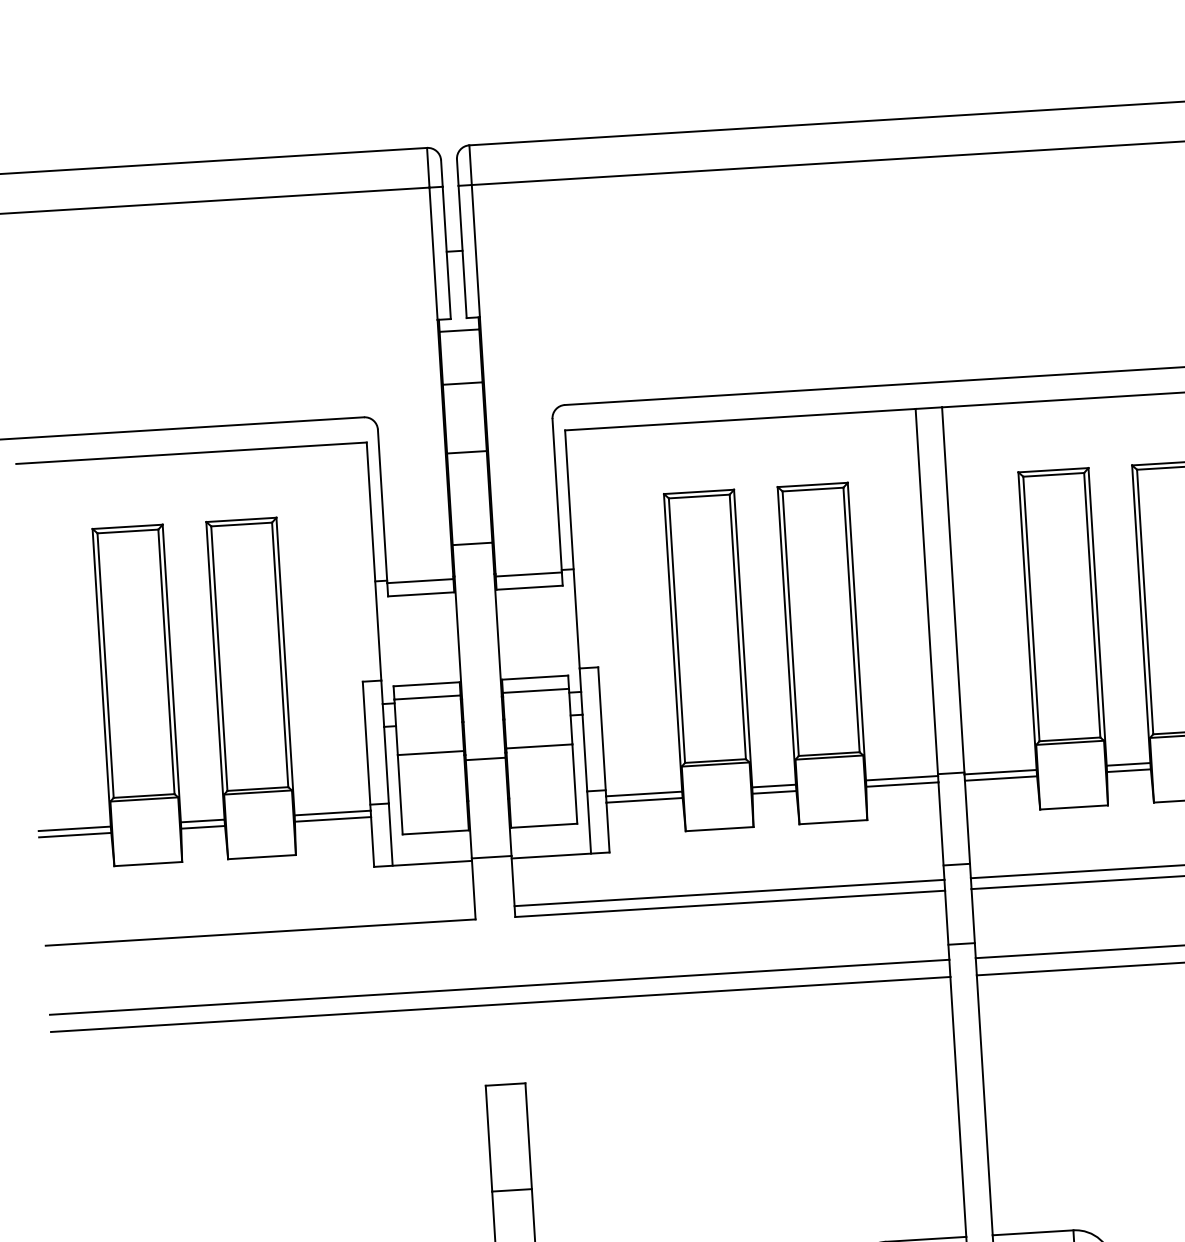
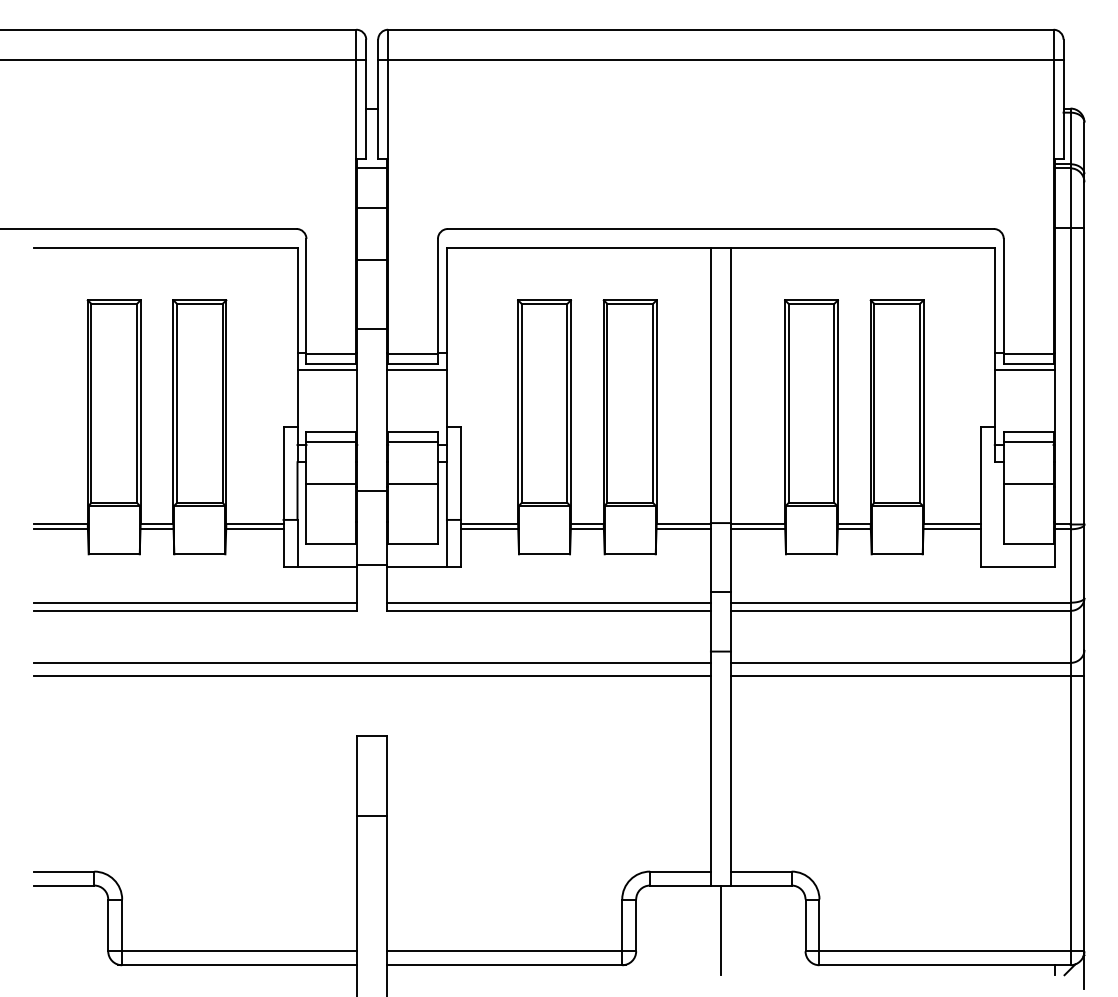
line: (534, 594) -> (416, 369), added
line: (416, 601) -> (327, 369), added
line: (260, 921) -> (195, 602), added

